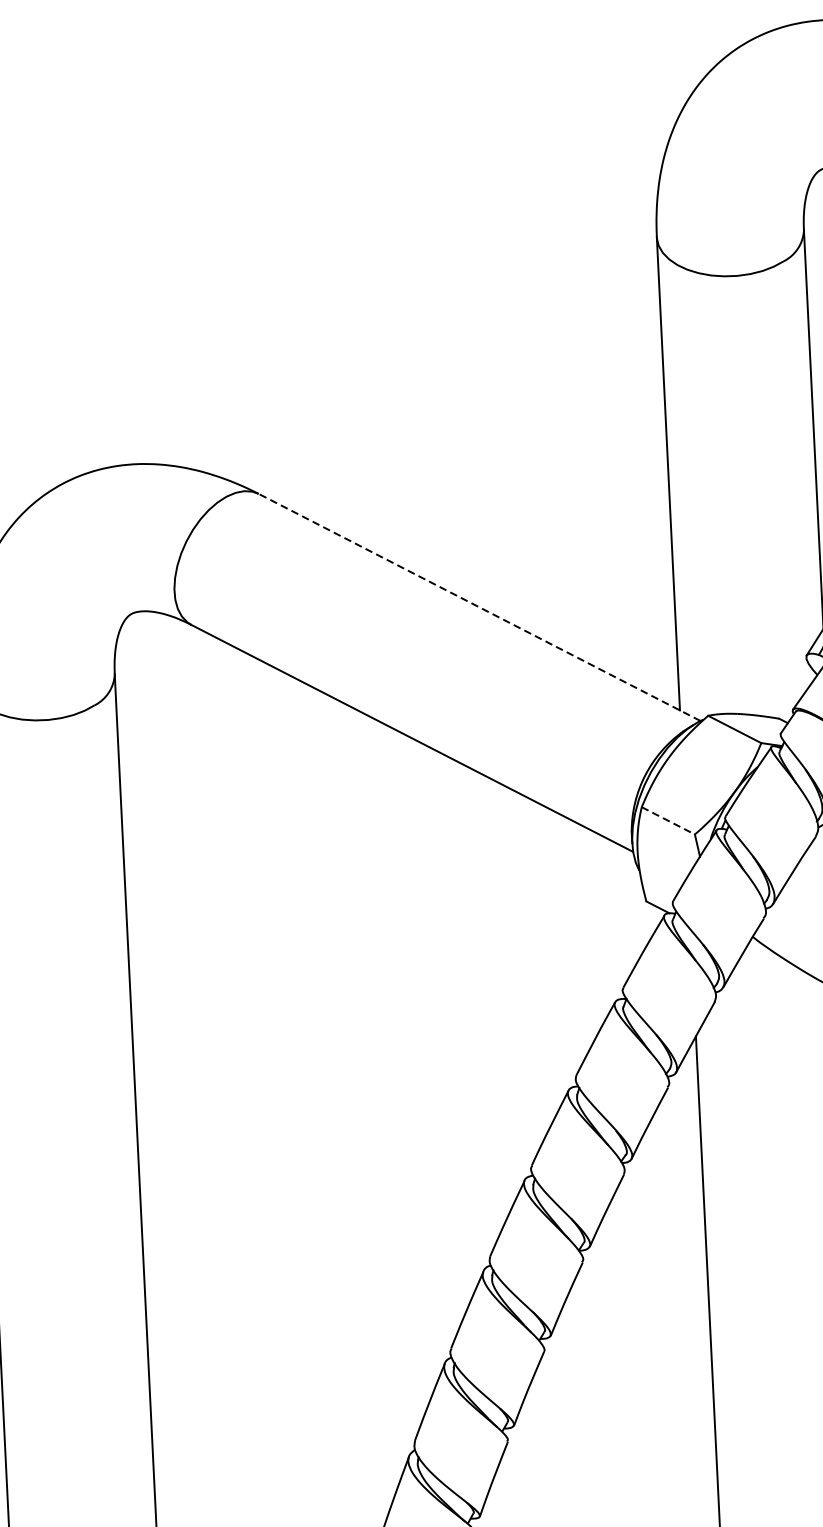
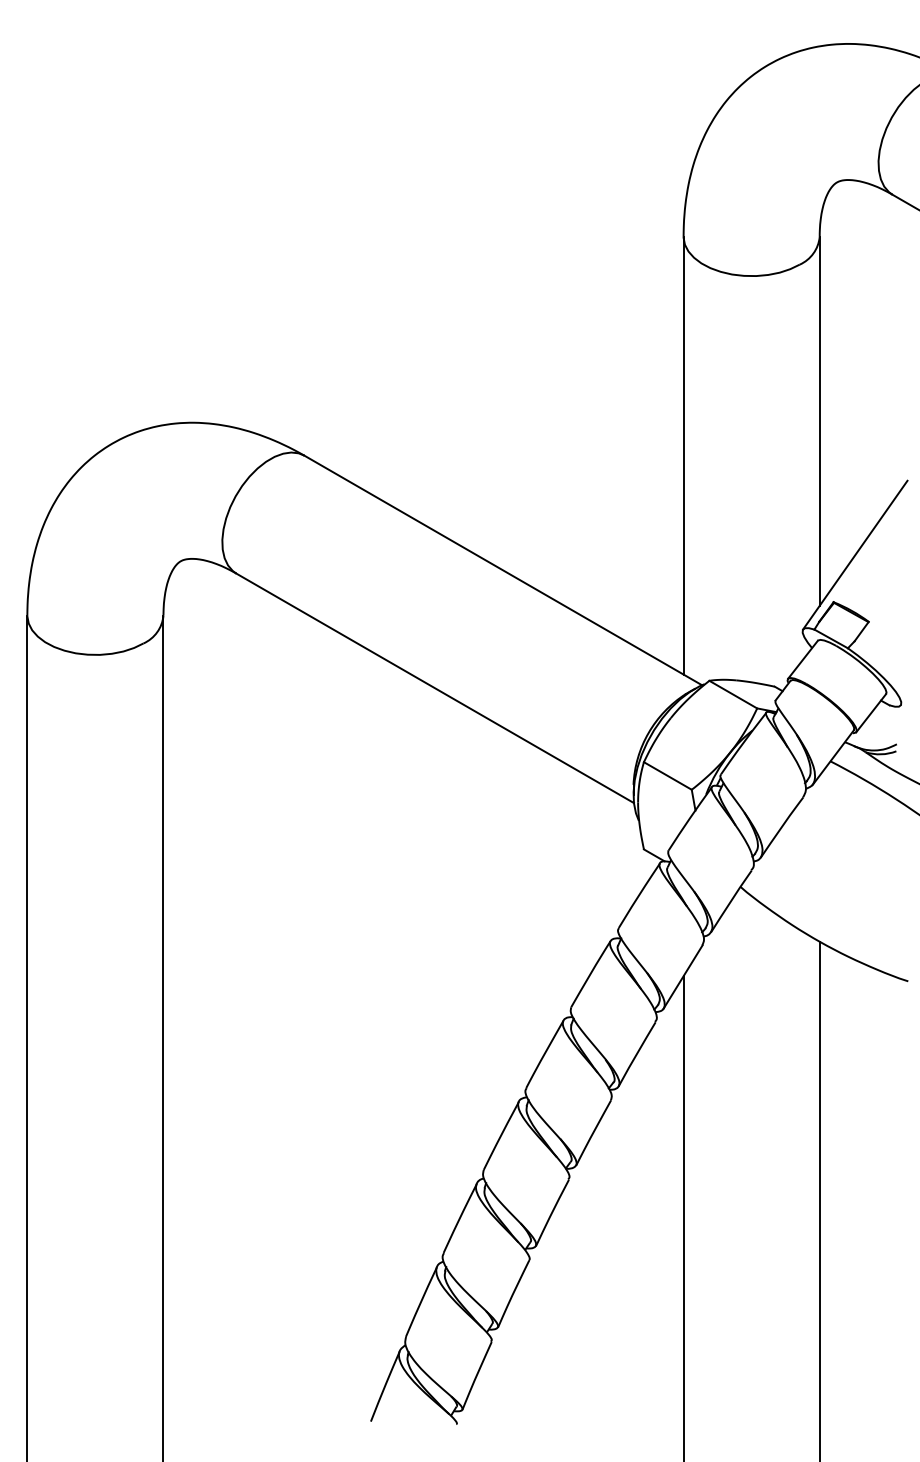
line: (479, 607) -> (503, 570), dashed -> solid
line: (667, 820) -> (667, 775), dashed -> solid

